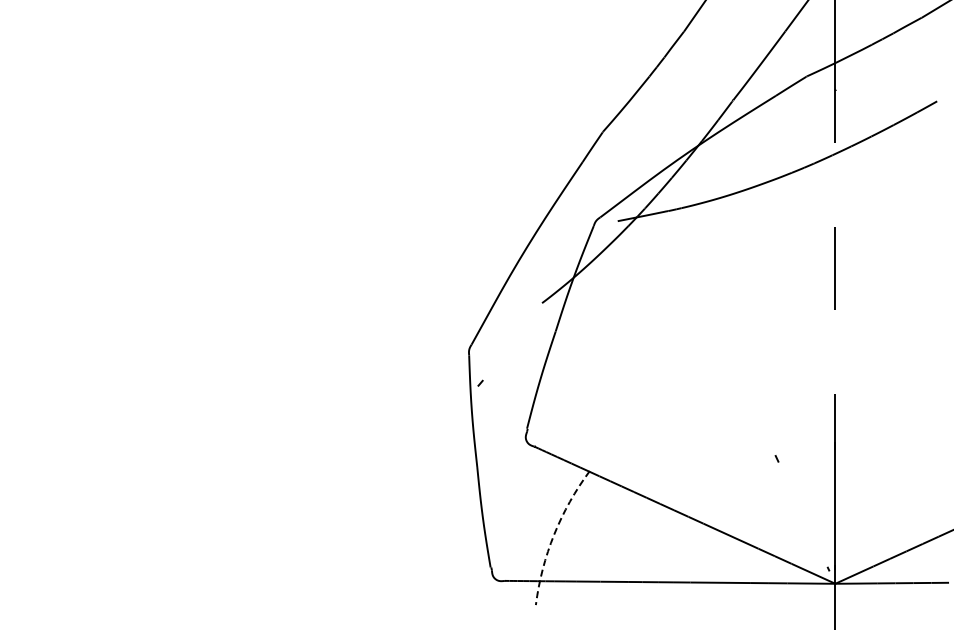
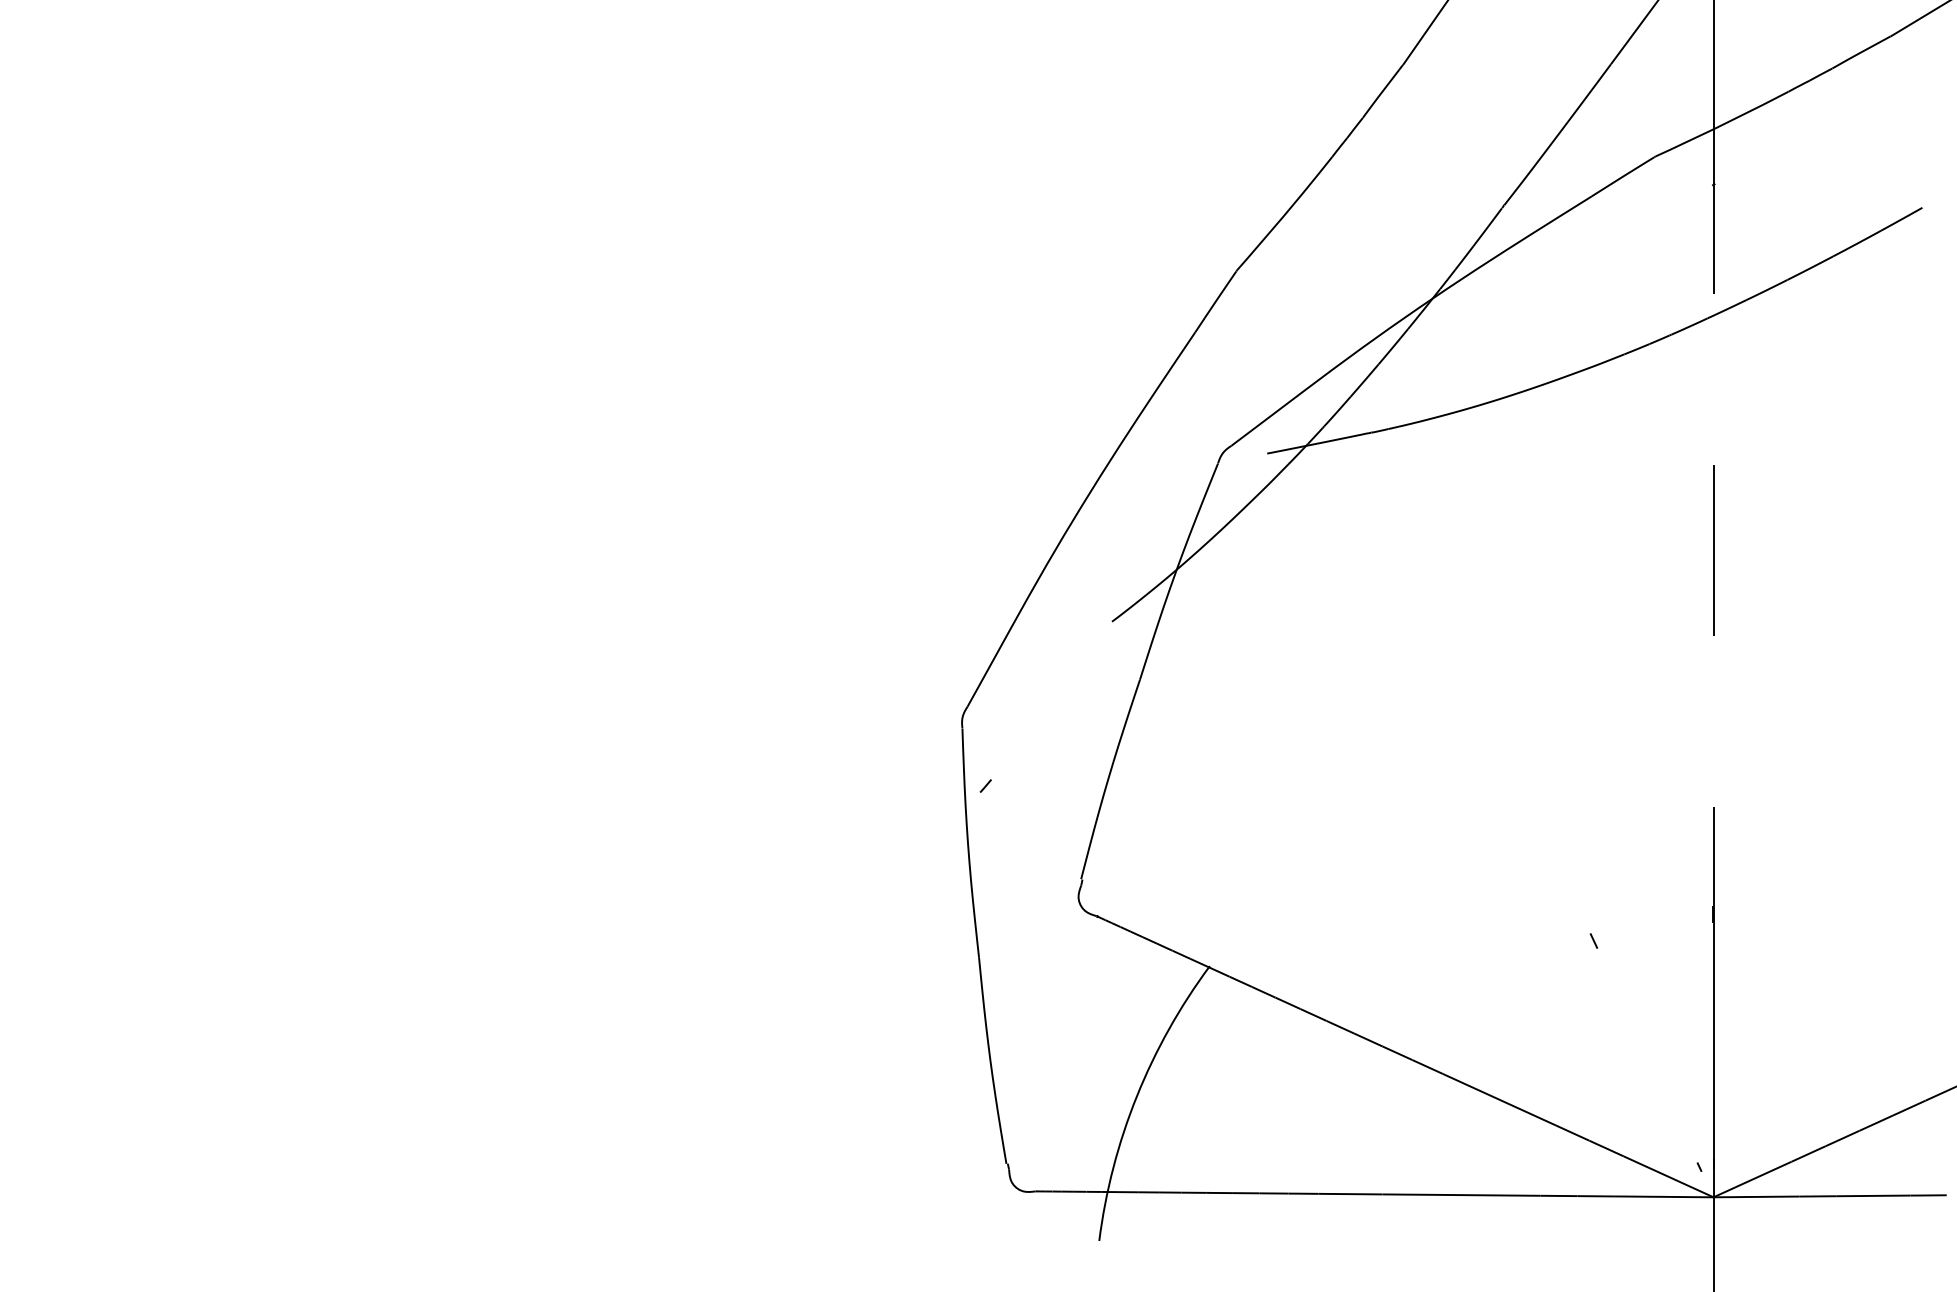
arc: (554, 534) -> (1137, 1096), dashed -> solid

